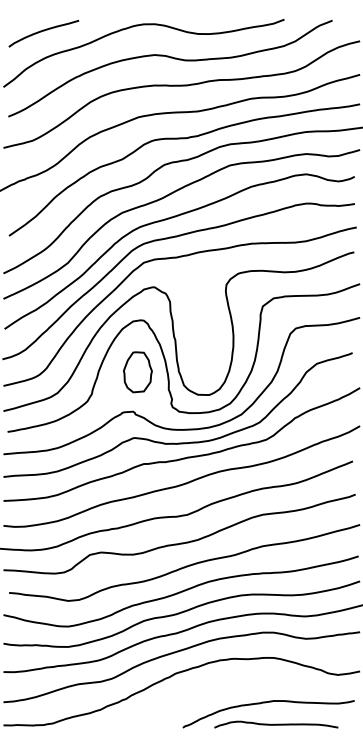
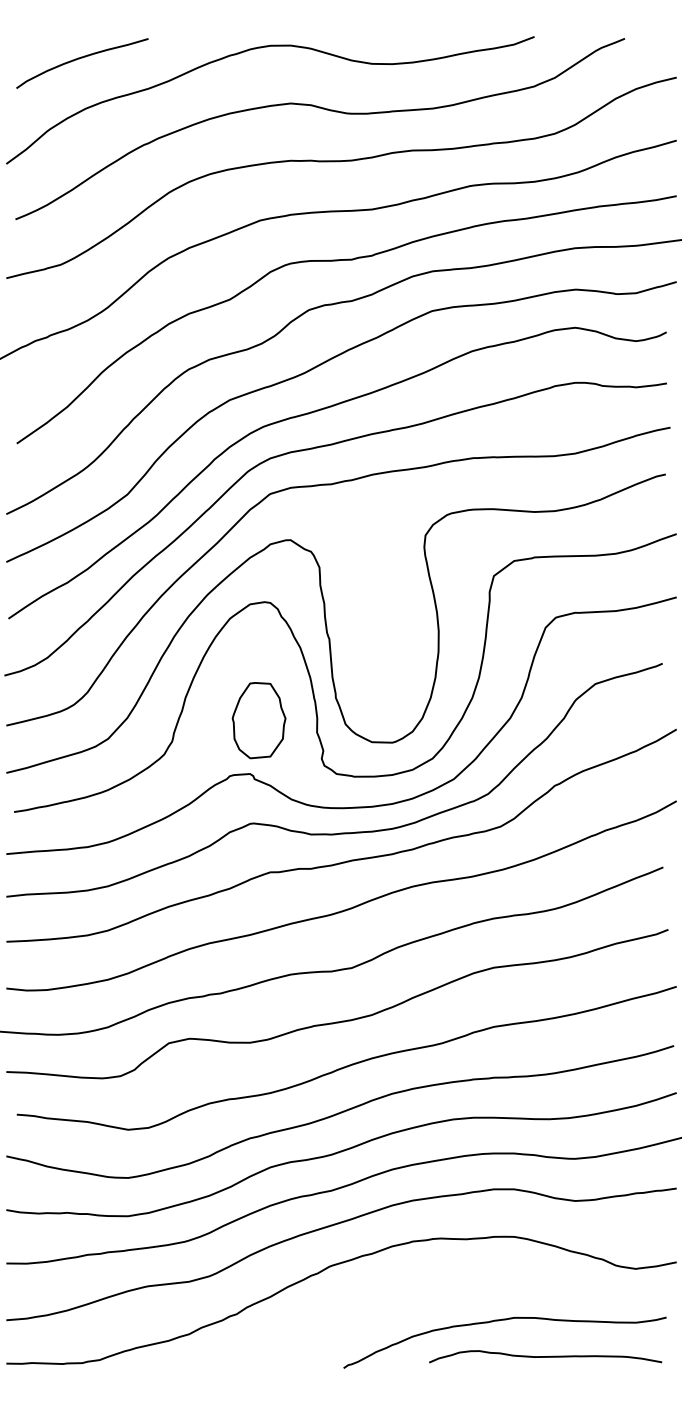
part: (137, 372) -> (258, 720), moved
curve: (276, 724) -> (545, 1356), moved

